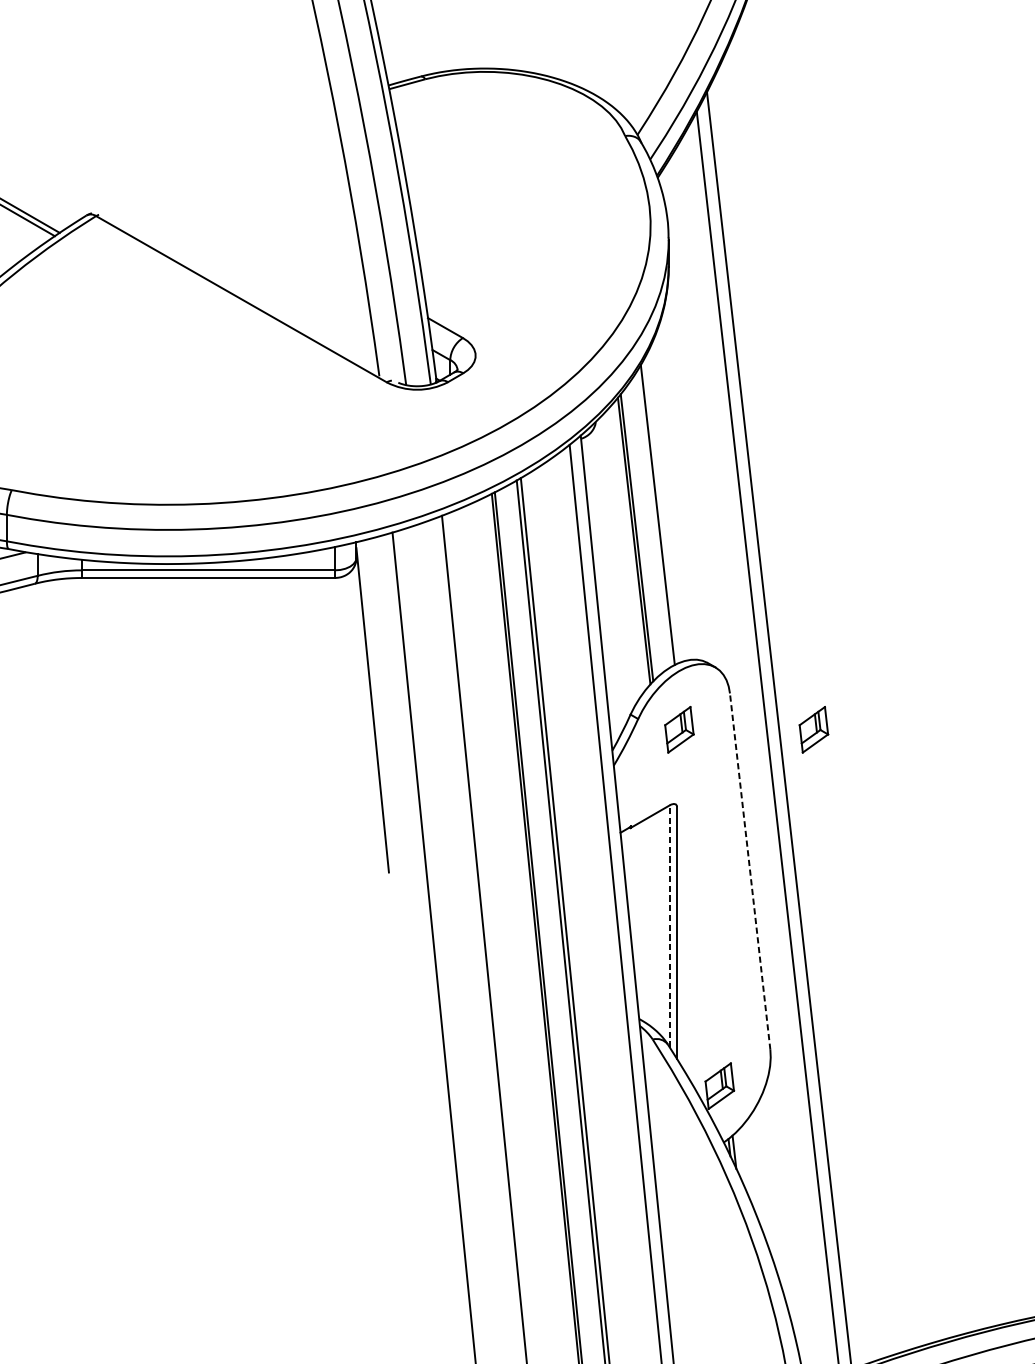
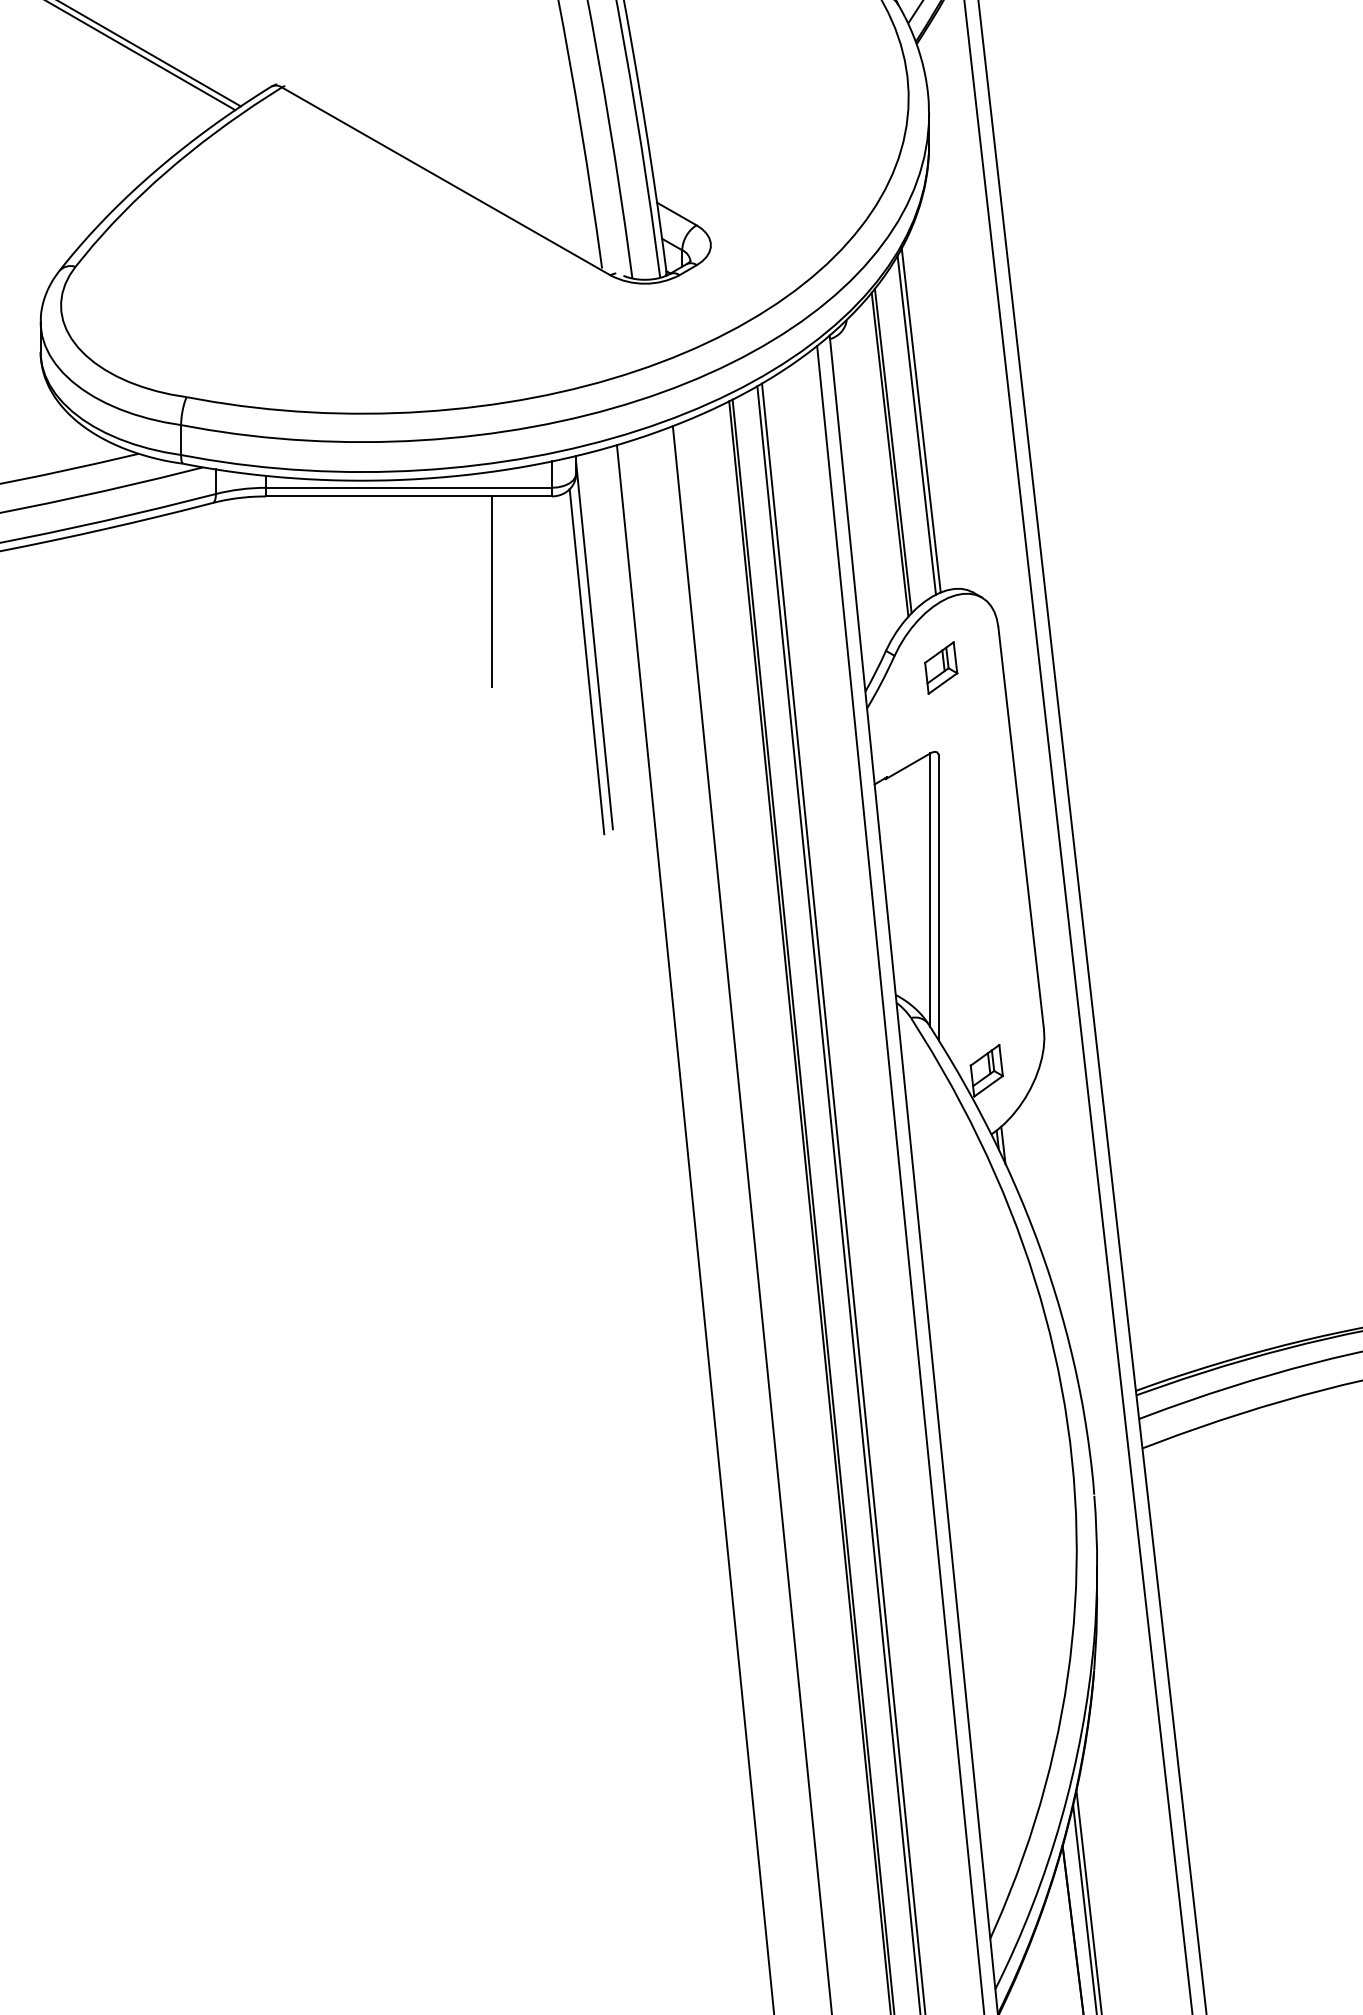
line: (661, 510) -> (920, 420), added
line: (282, 662) -> (492, 591), added
line: (365, 724) -> (586, 661), added
part: (814, 729) -> (1093, 667), removed
line: (750, 871) -> (1021, 828), dashed -> solid
line: (669, 926) -> (930, 890), dashed -> solid

